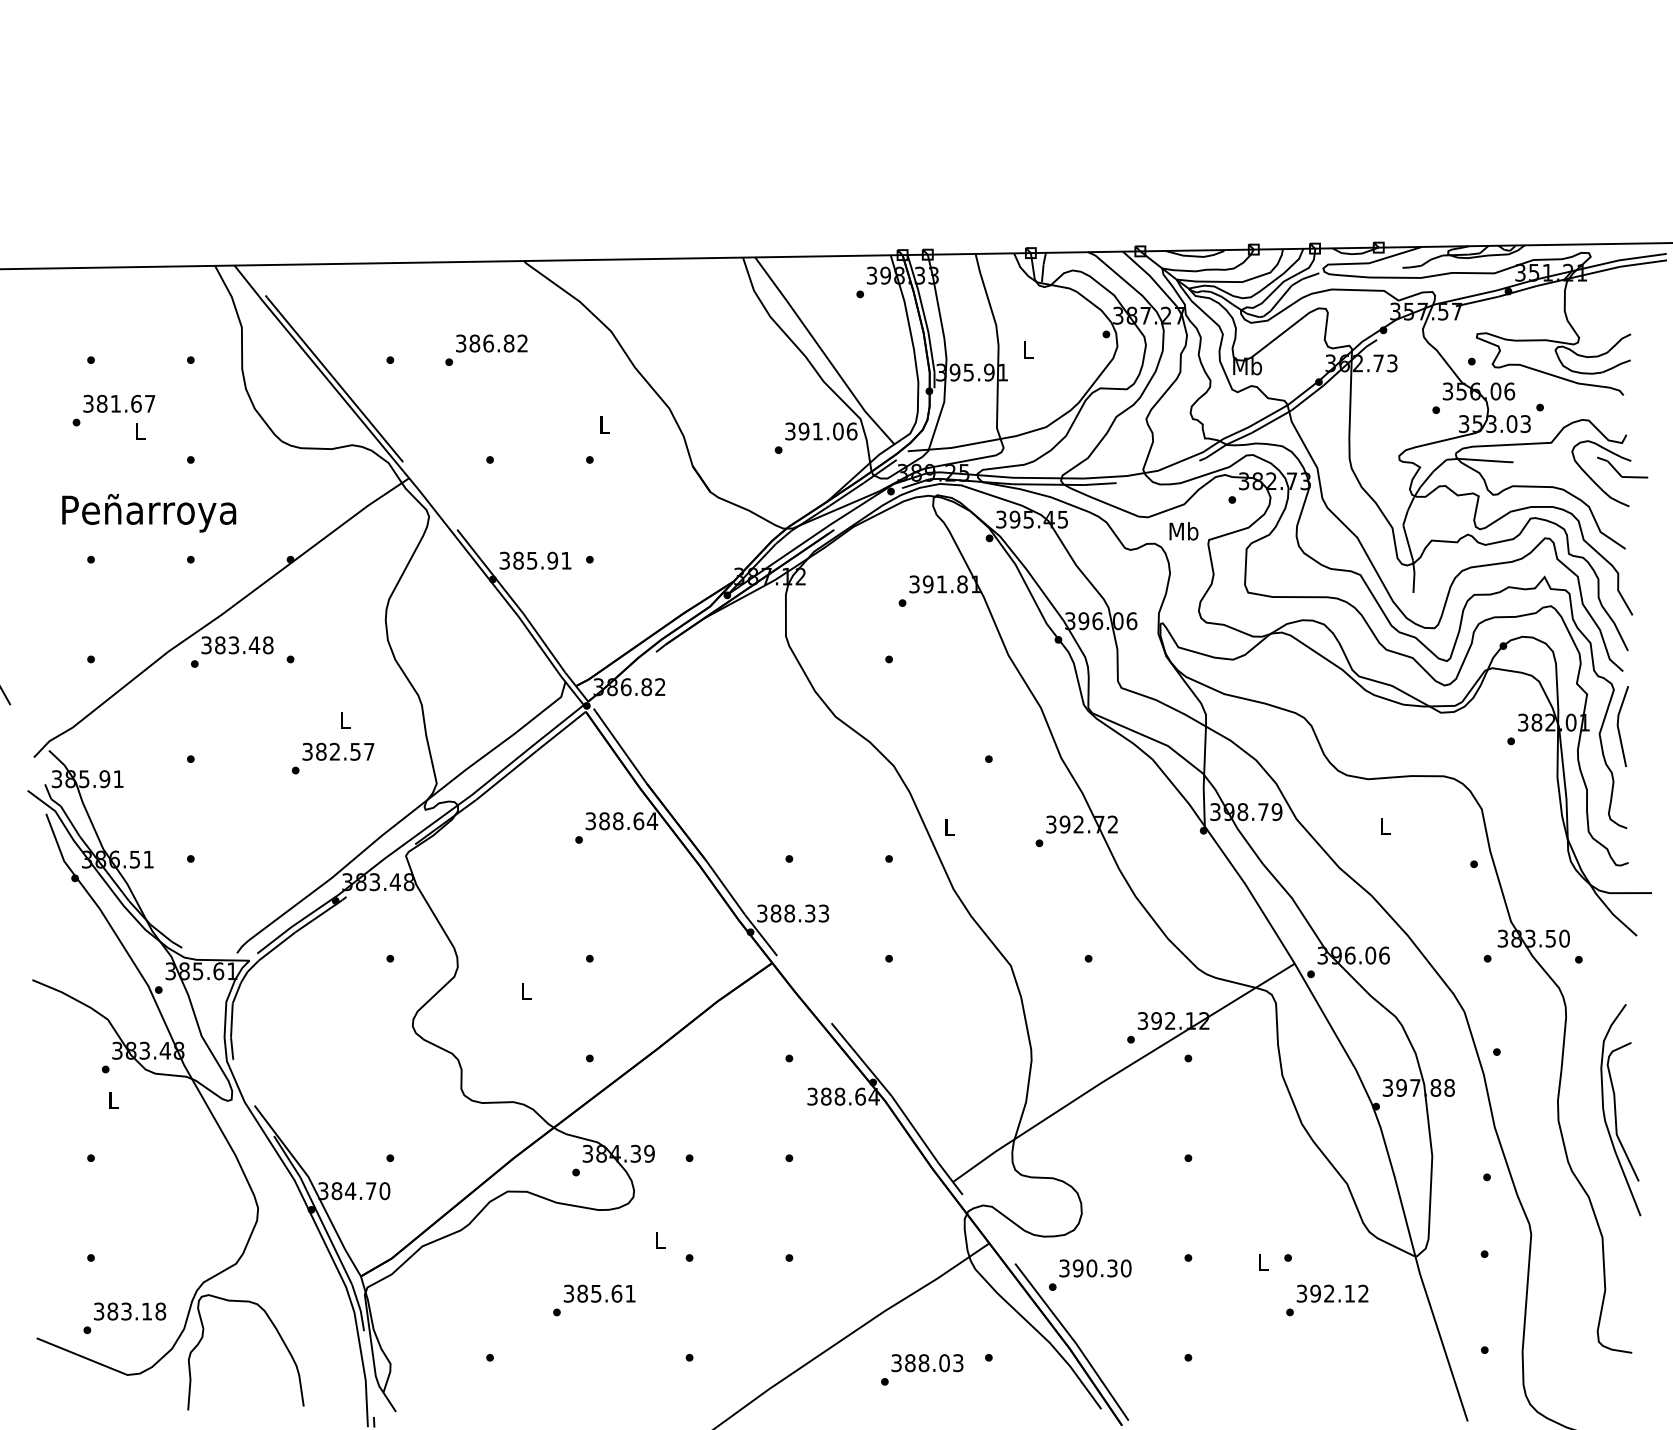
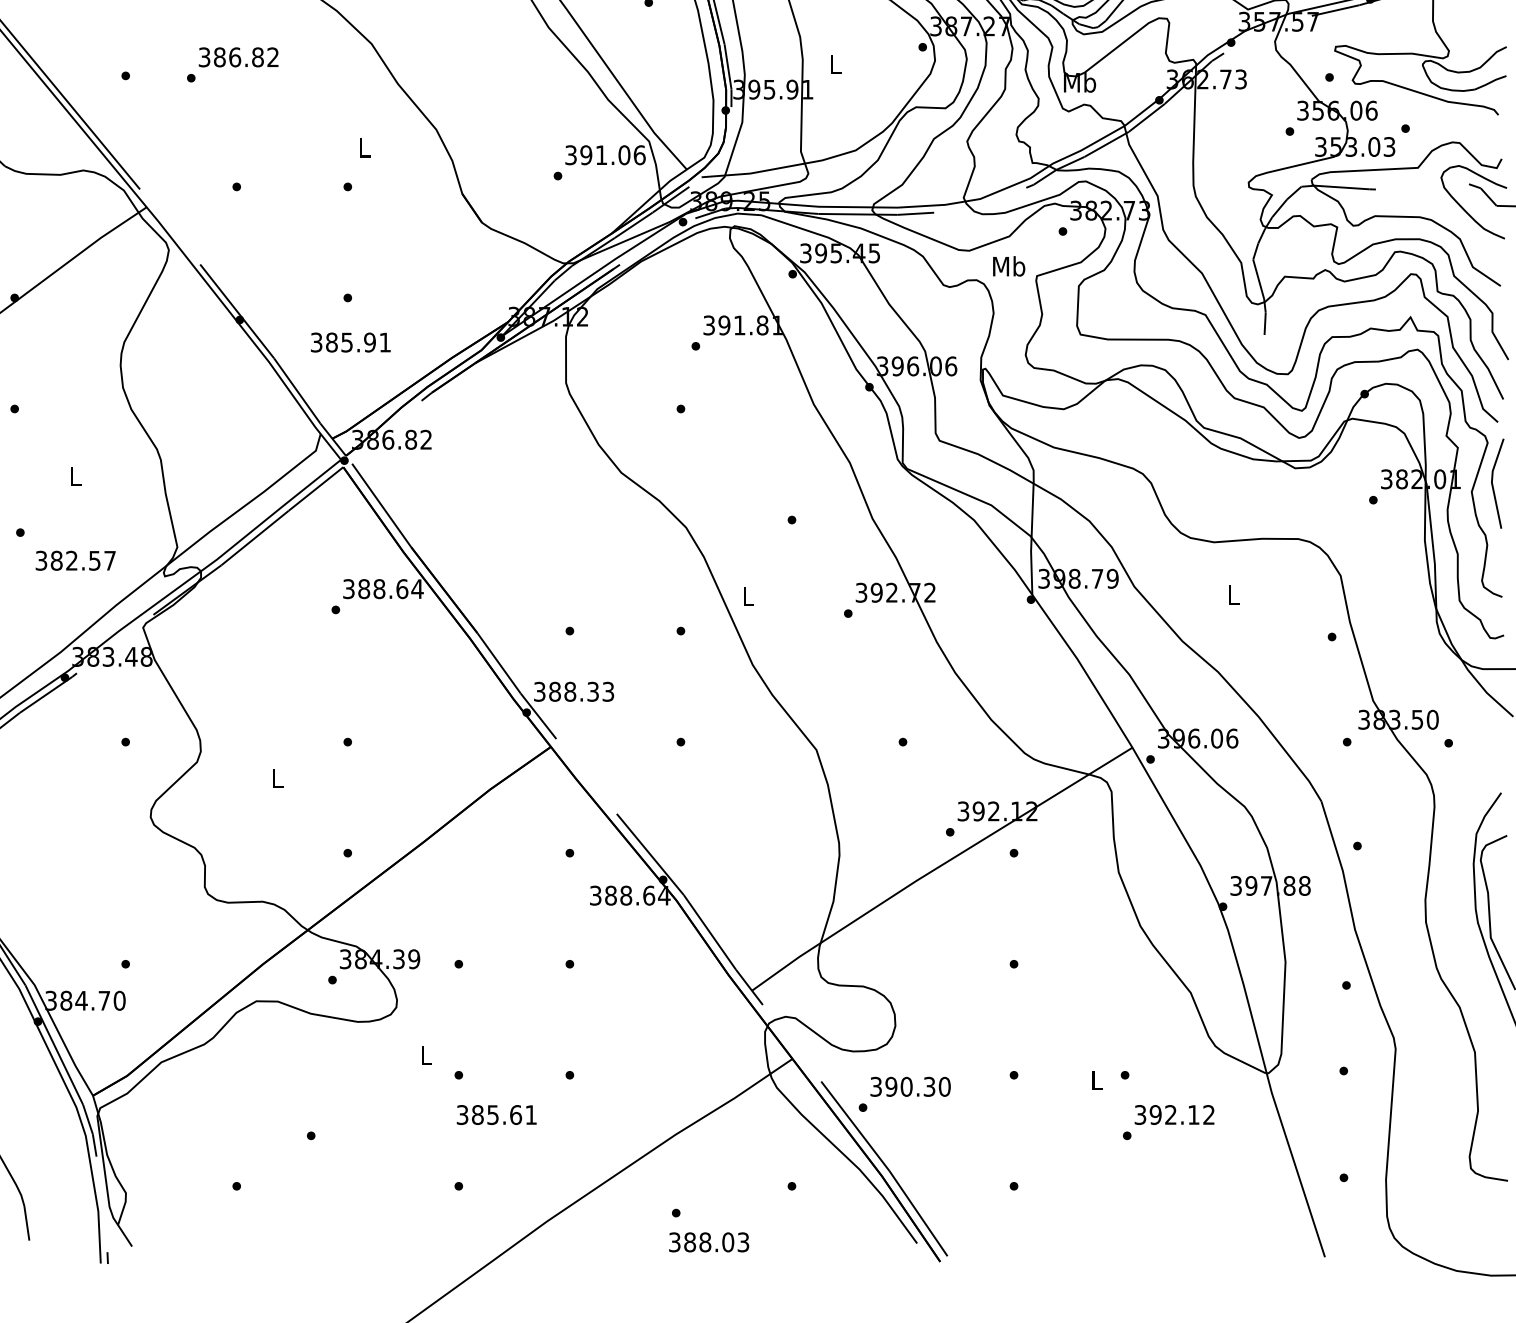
text: (535, 560) -> (350, 342), moved
text: (338, 751) -> (75, 560), moved
text: (599, 1293) -> (496, 1114), moved
text: (927, 1363) -> (709, 1242), moved

